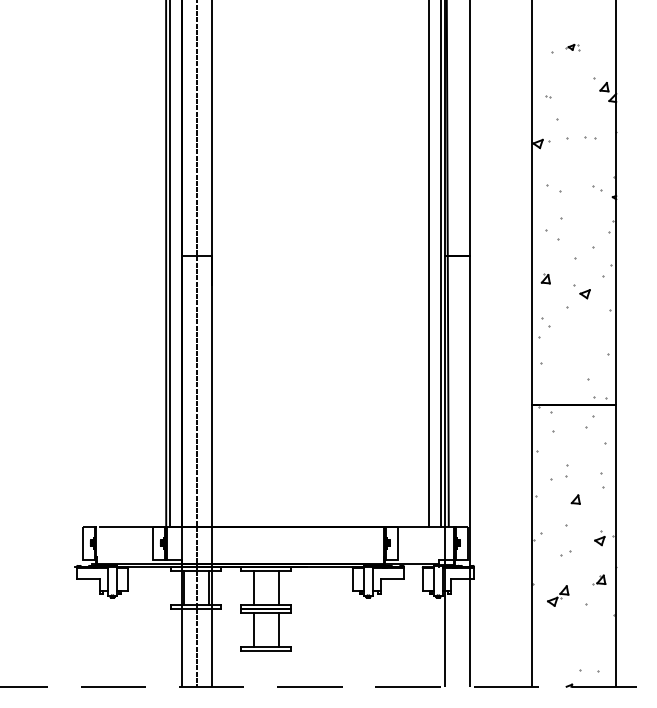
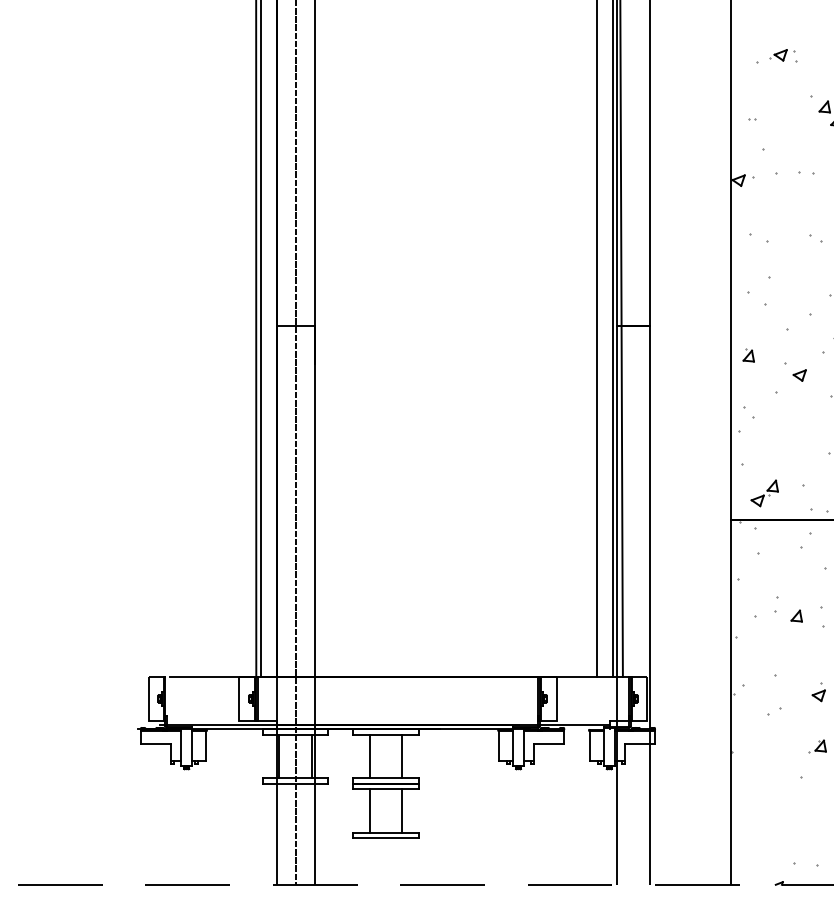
part: (572, 47) -> (783, 55), size x1.67
part: (575, 499) -> (796, 615), moved
part: (558, 595) -> (765, 492), moved

